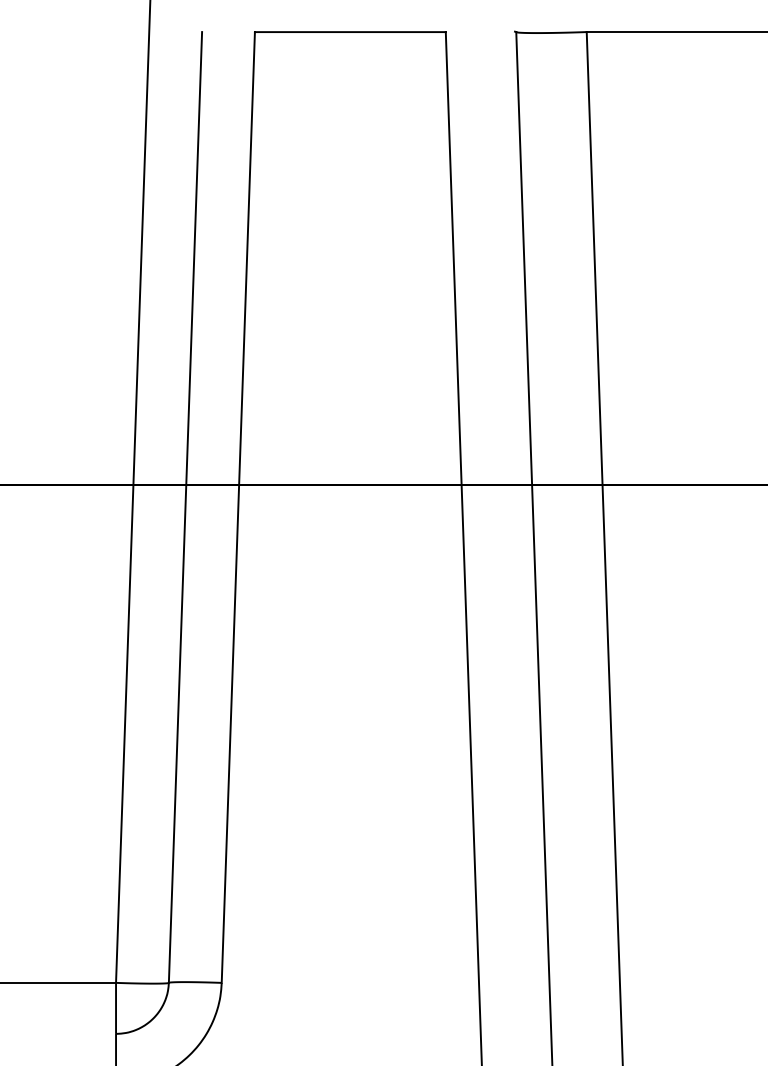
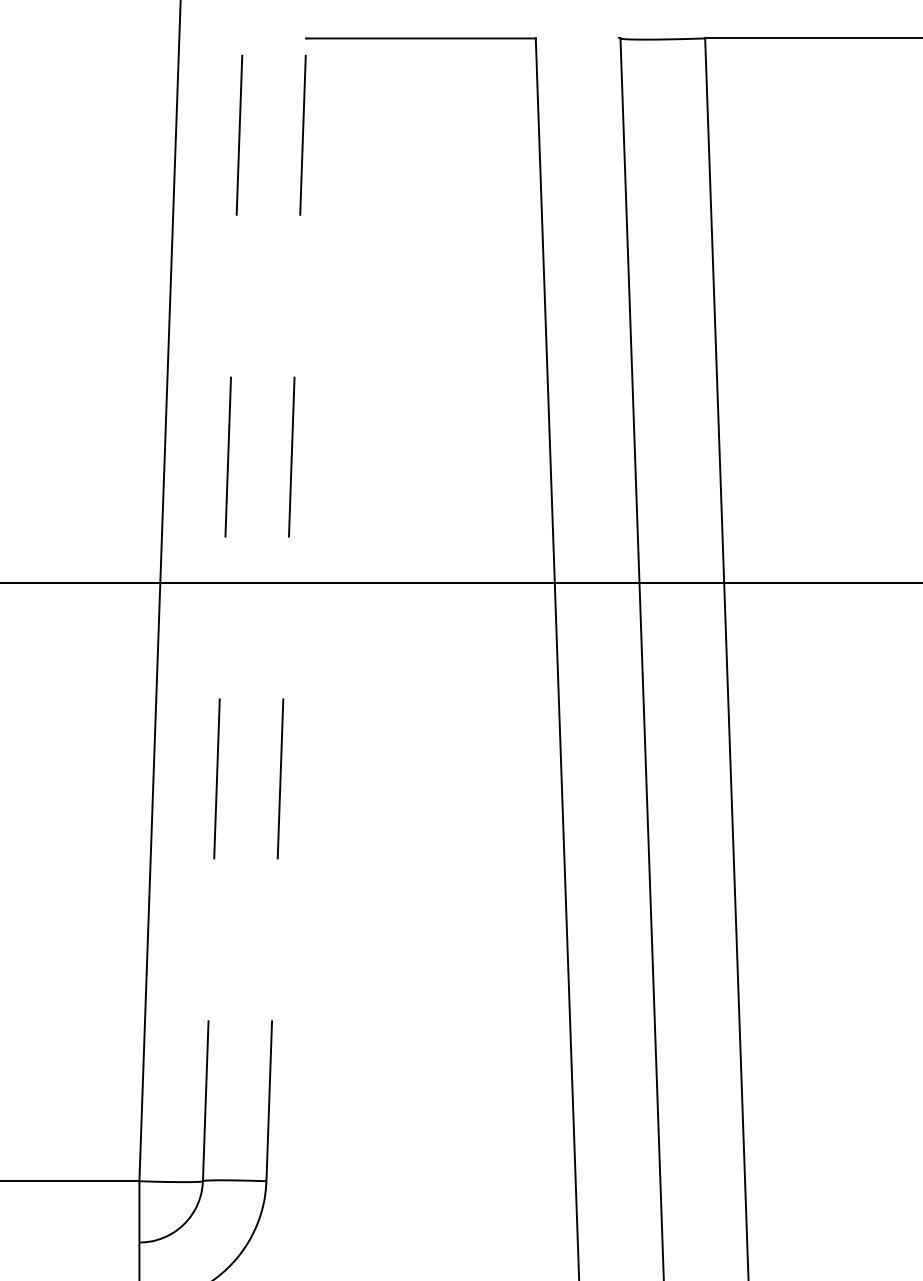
line: (185, 507) -> (222, 609), solid -> dashed
line: (238, 507) -> (286, 609), solid -> dashed

